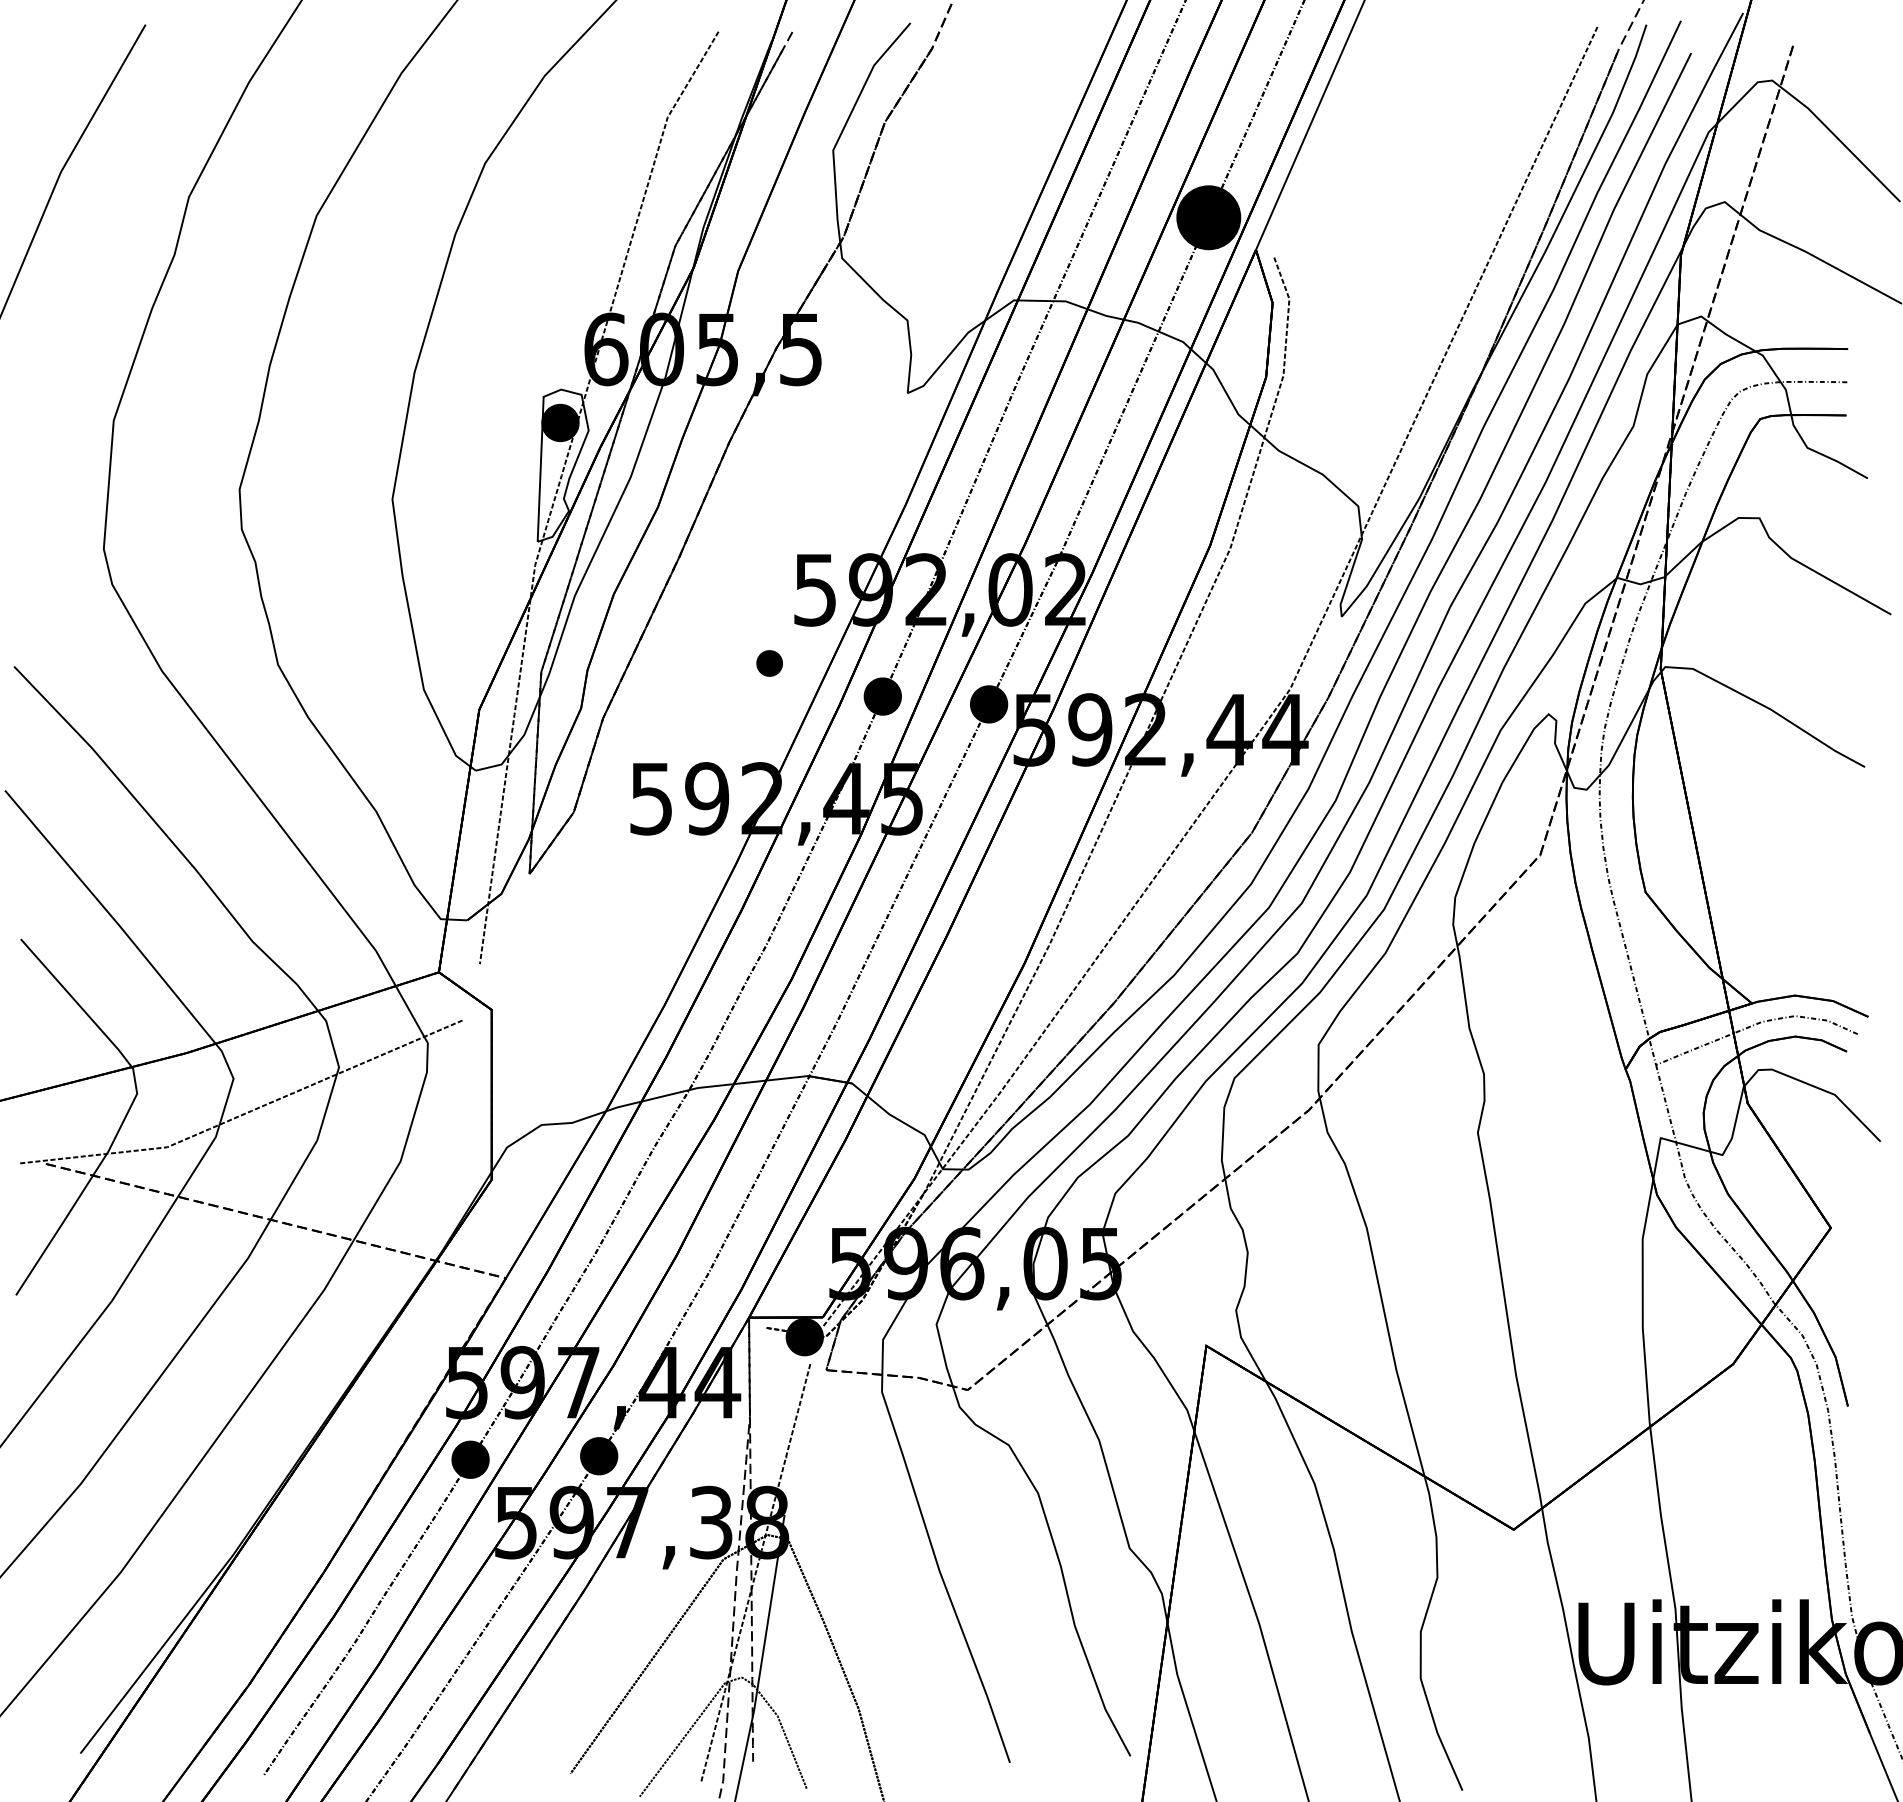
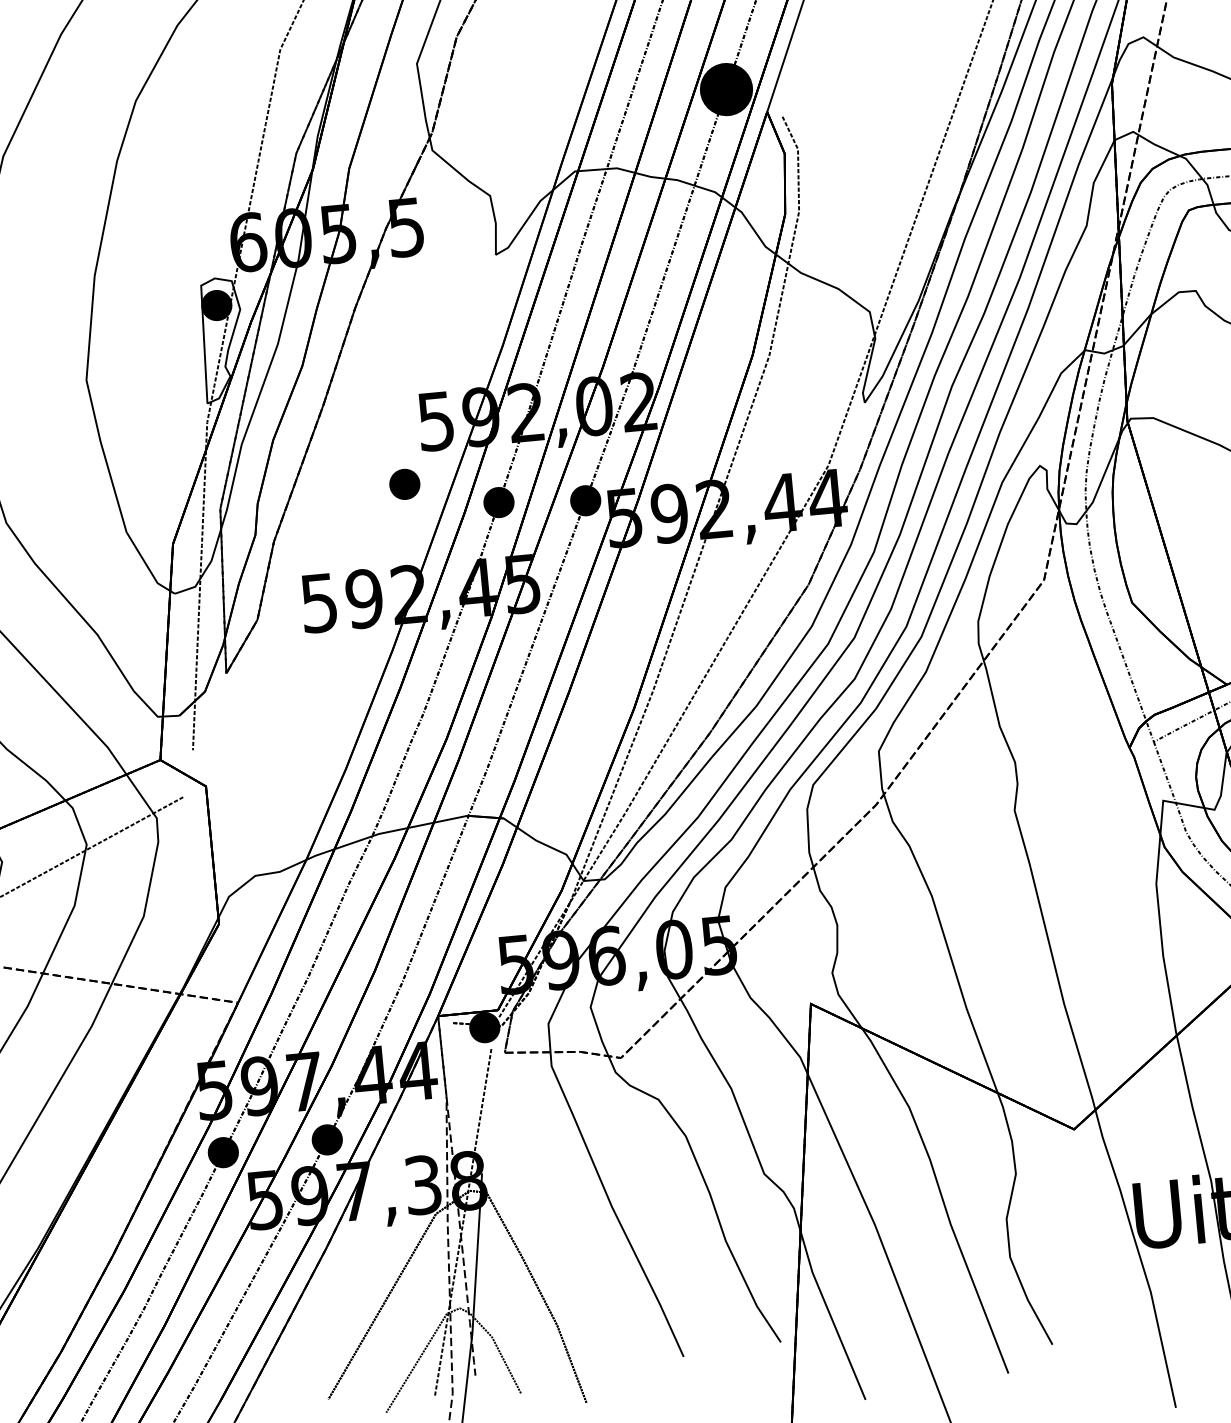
part: (769, 663) -> (404, 484), size x1.43

